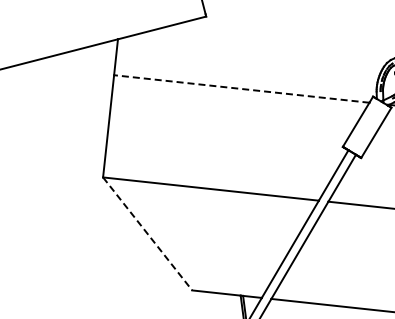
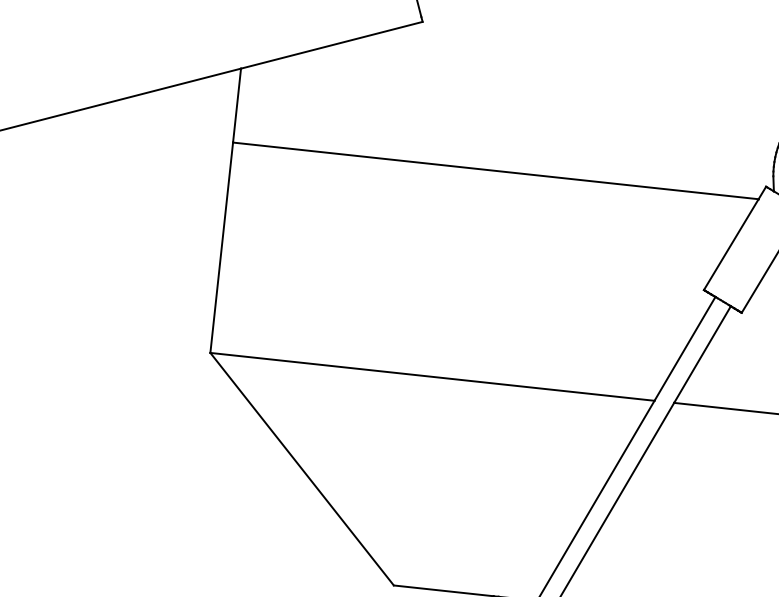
line: (241, 88) -> (495, 169), dashed -> solid
line: (147, 233) -> (301, 468), dashed -> solid

